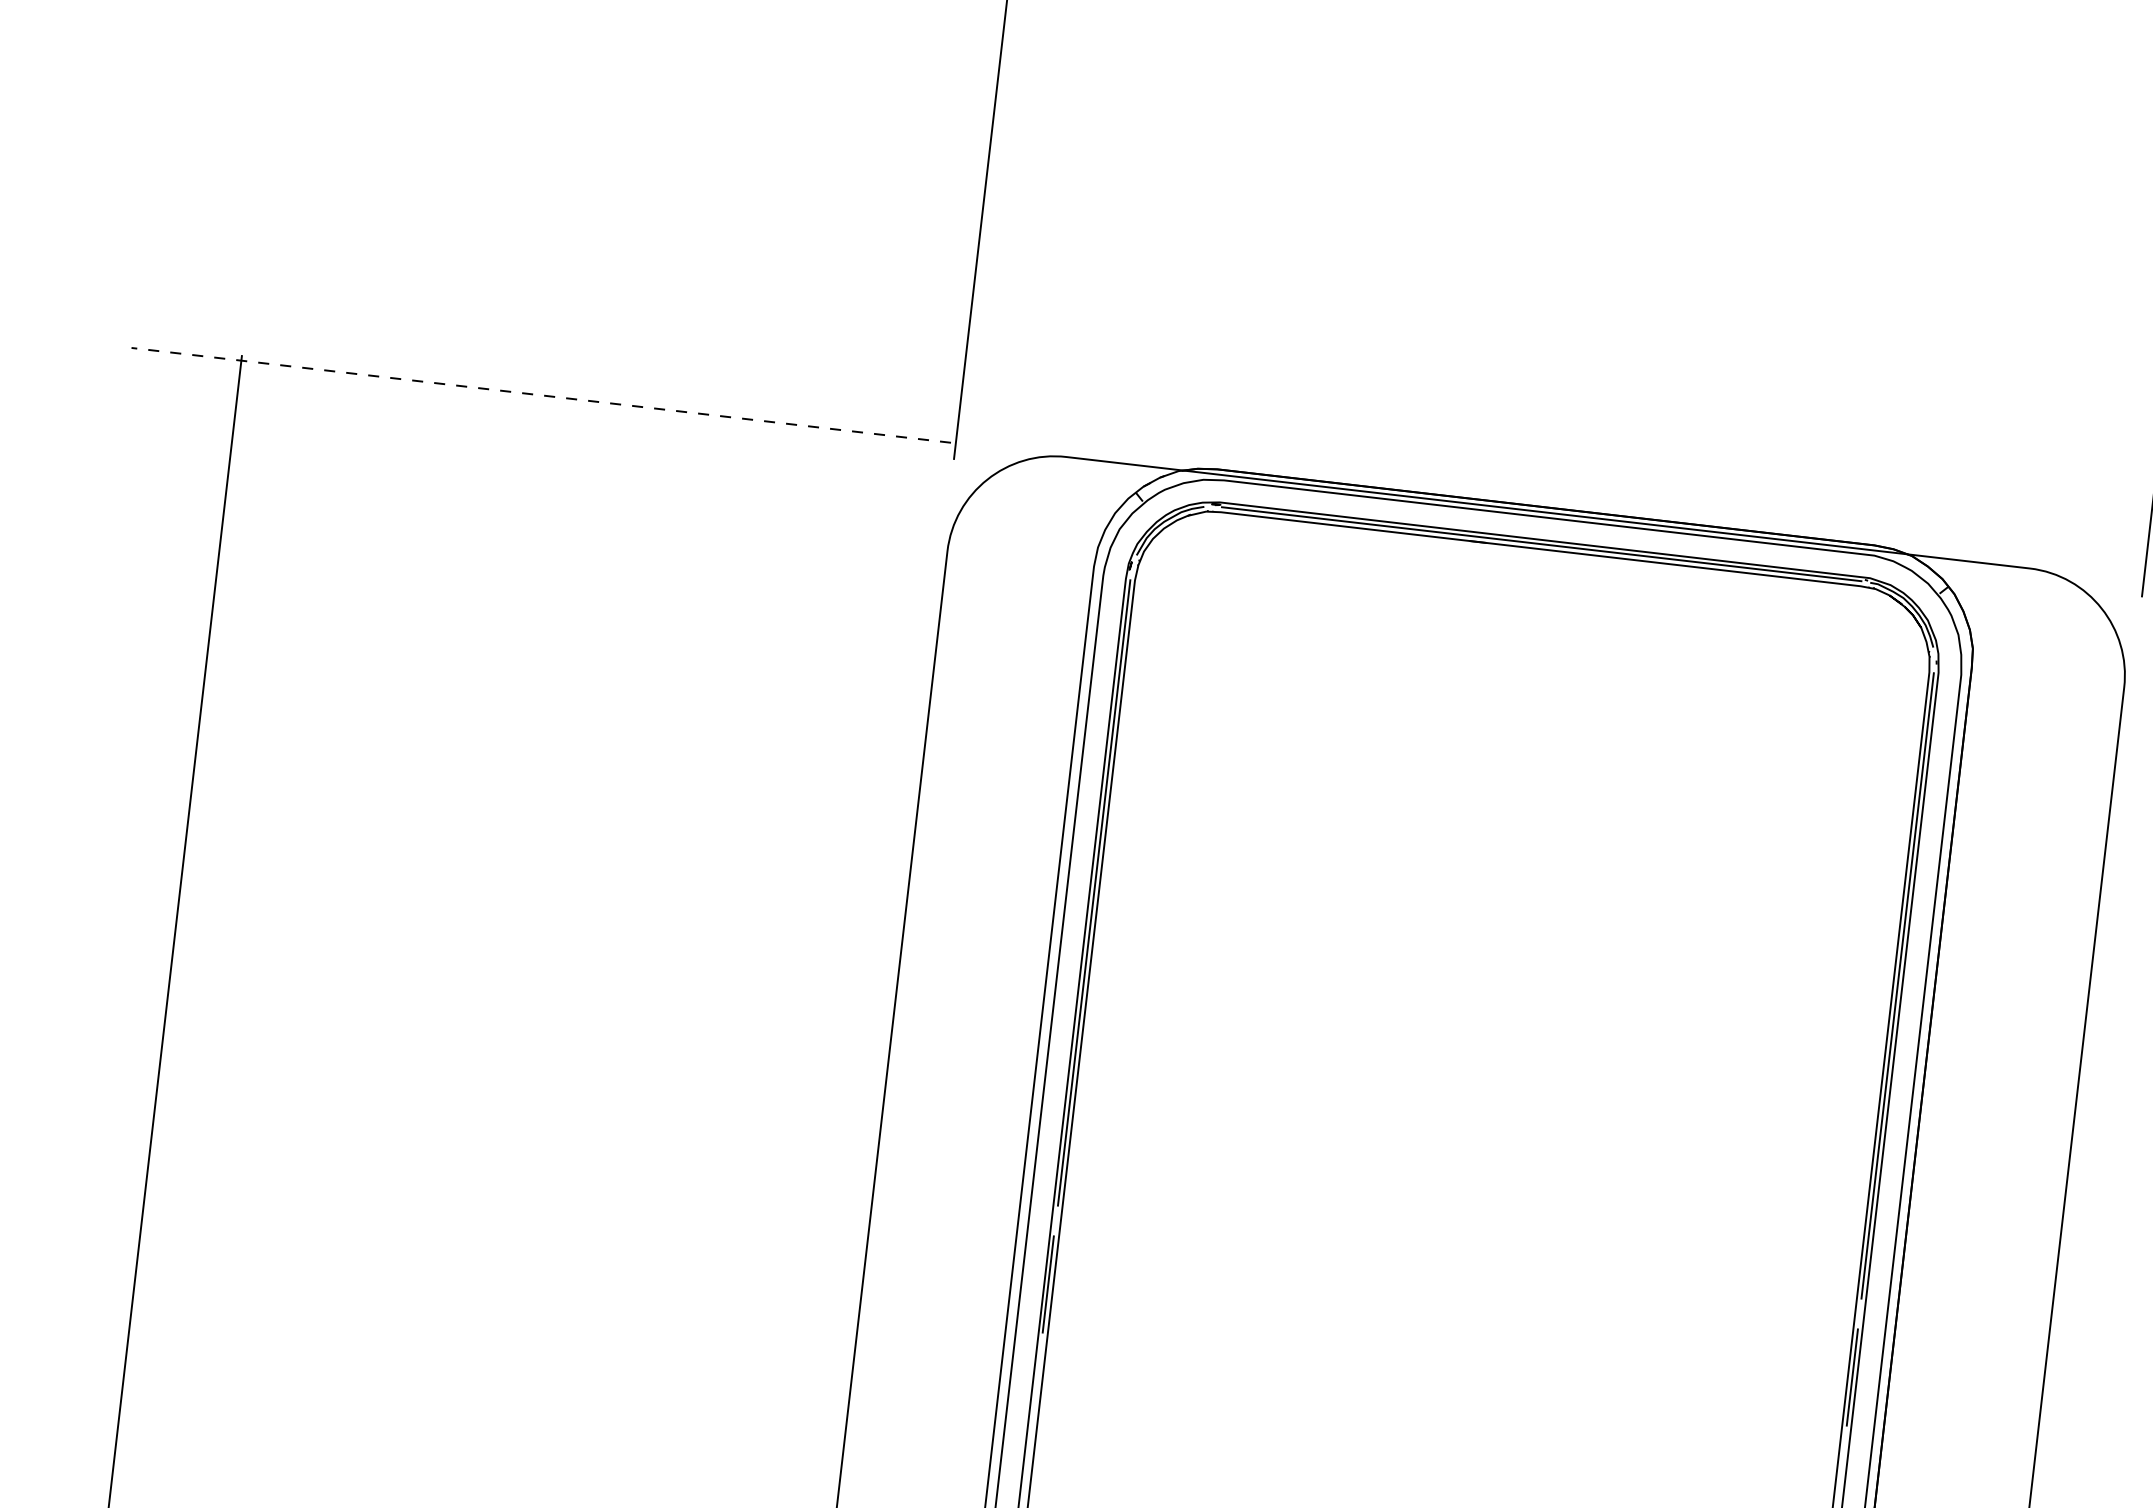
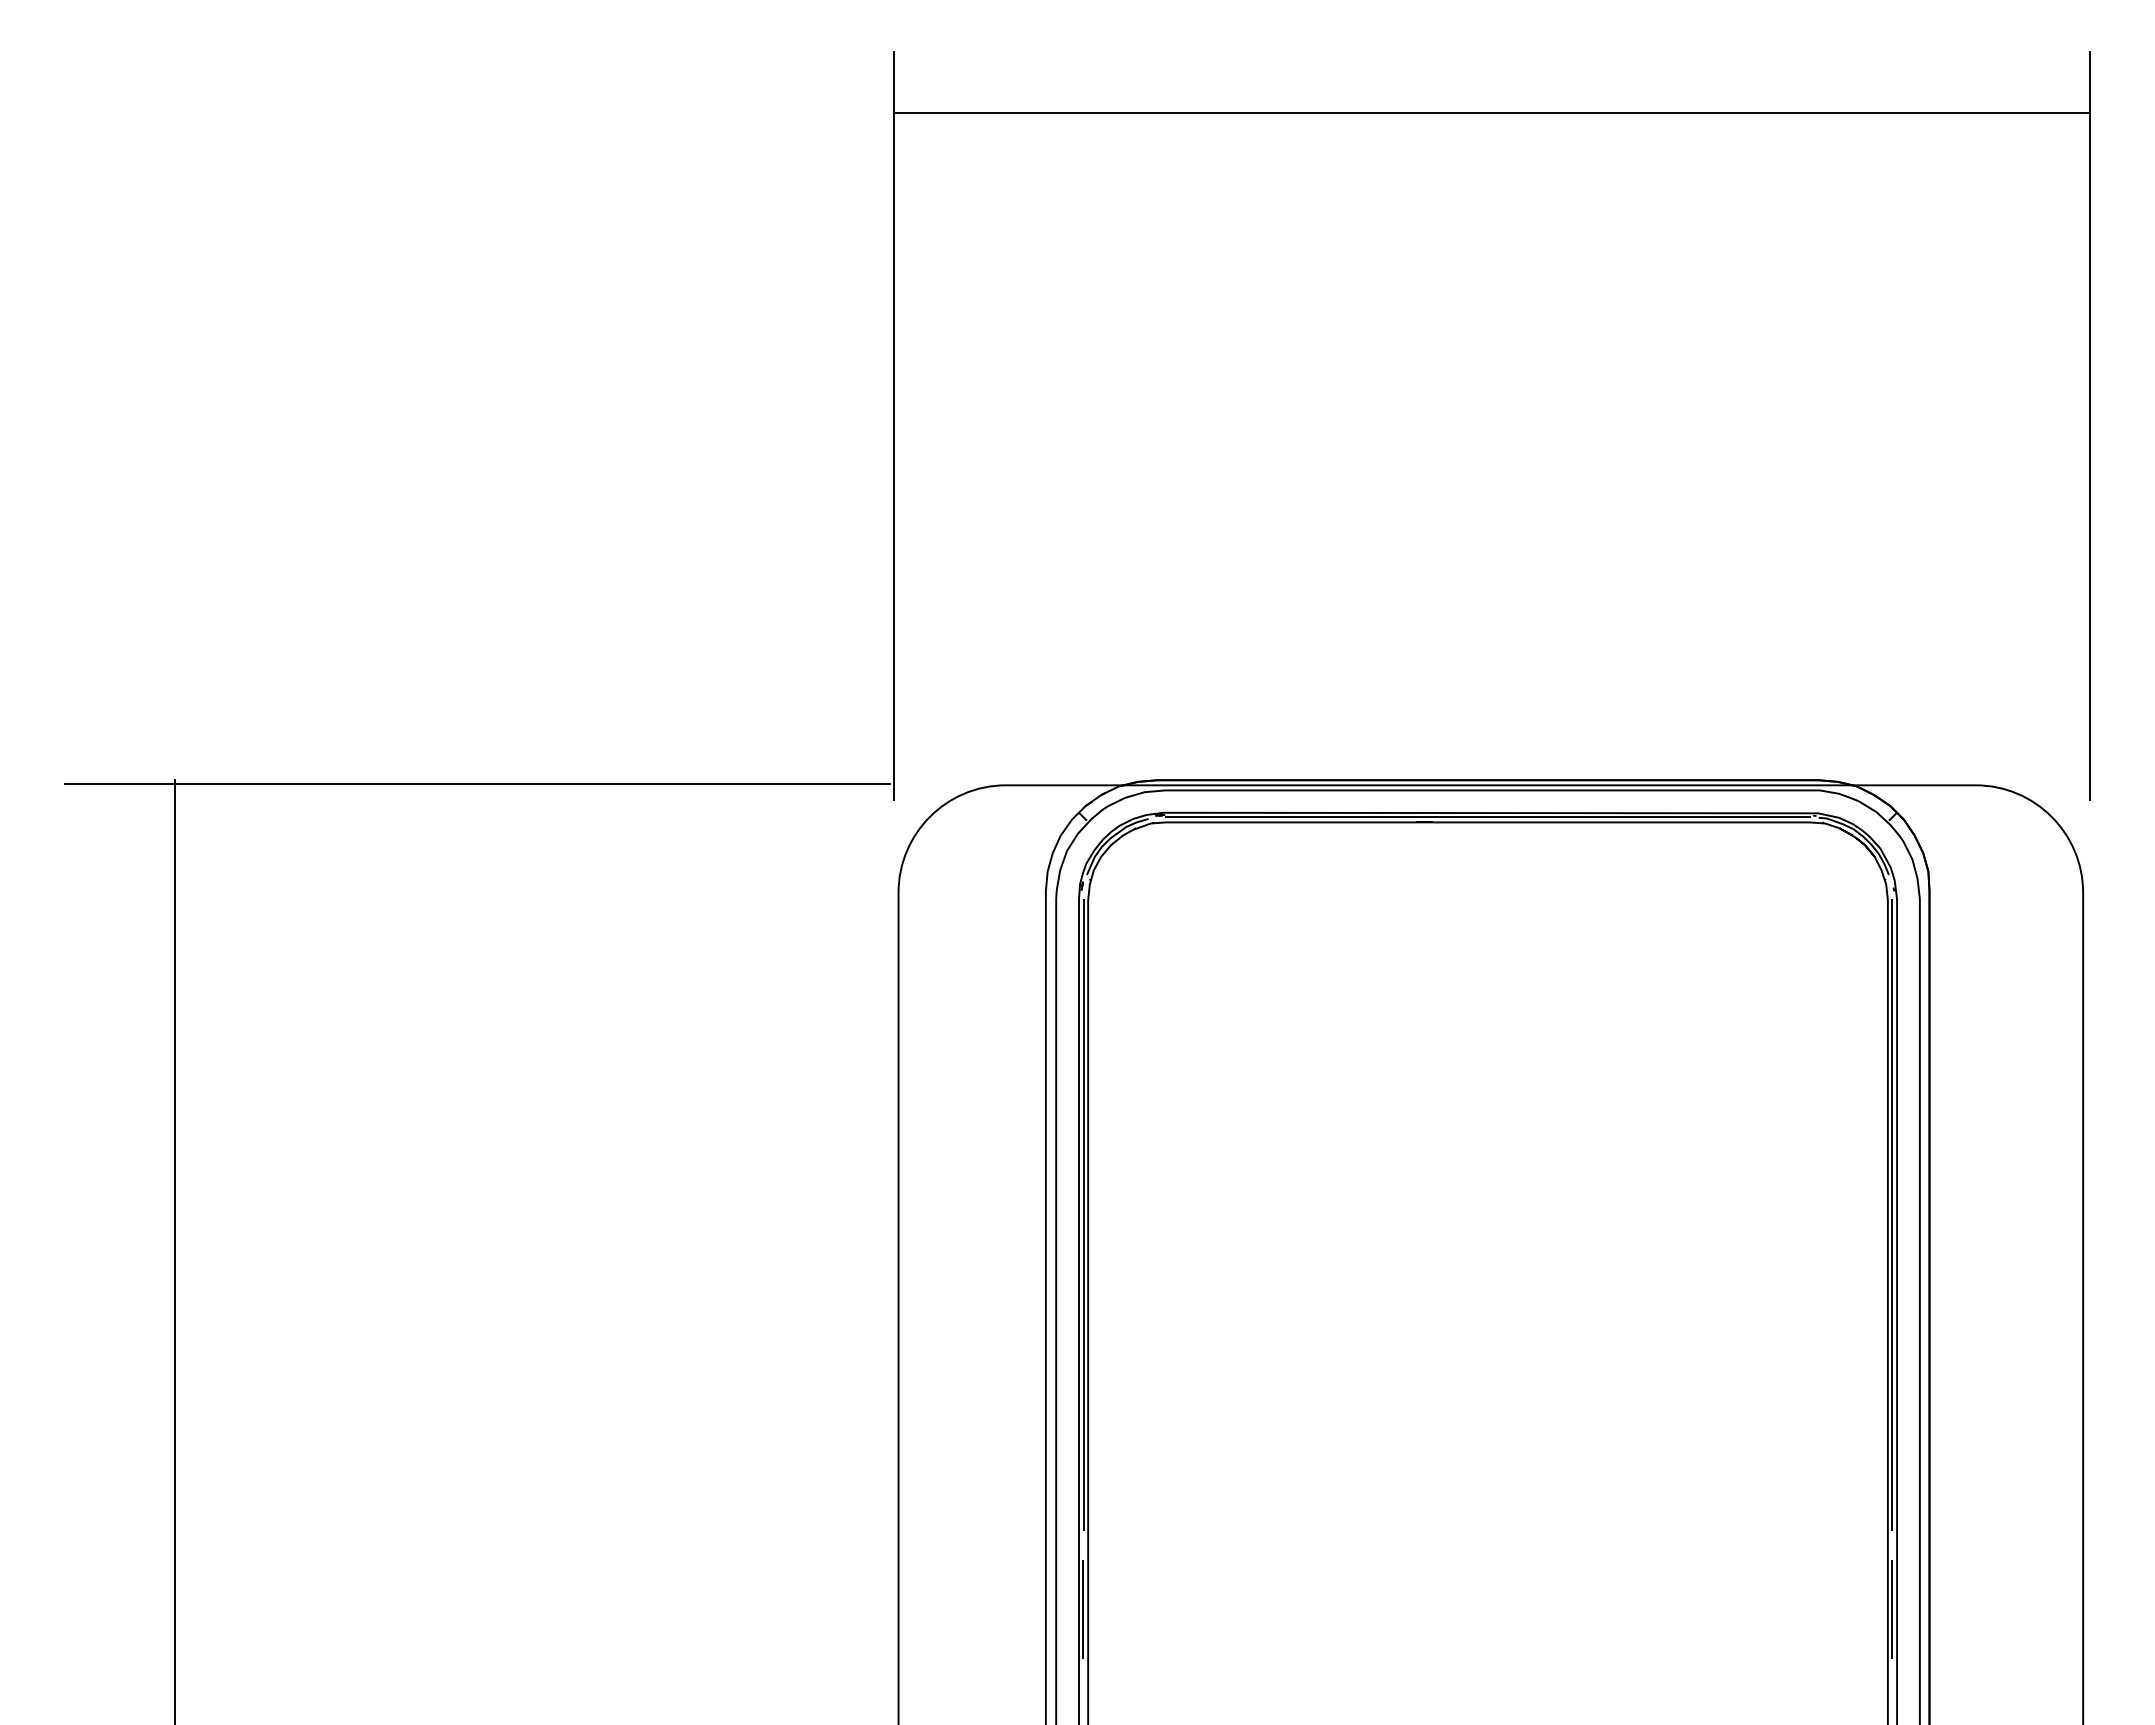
line: (540, 395) -> (476, 784), dashed -> solid

